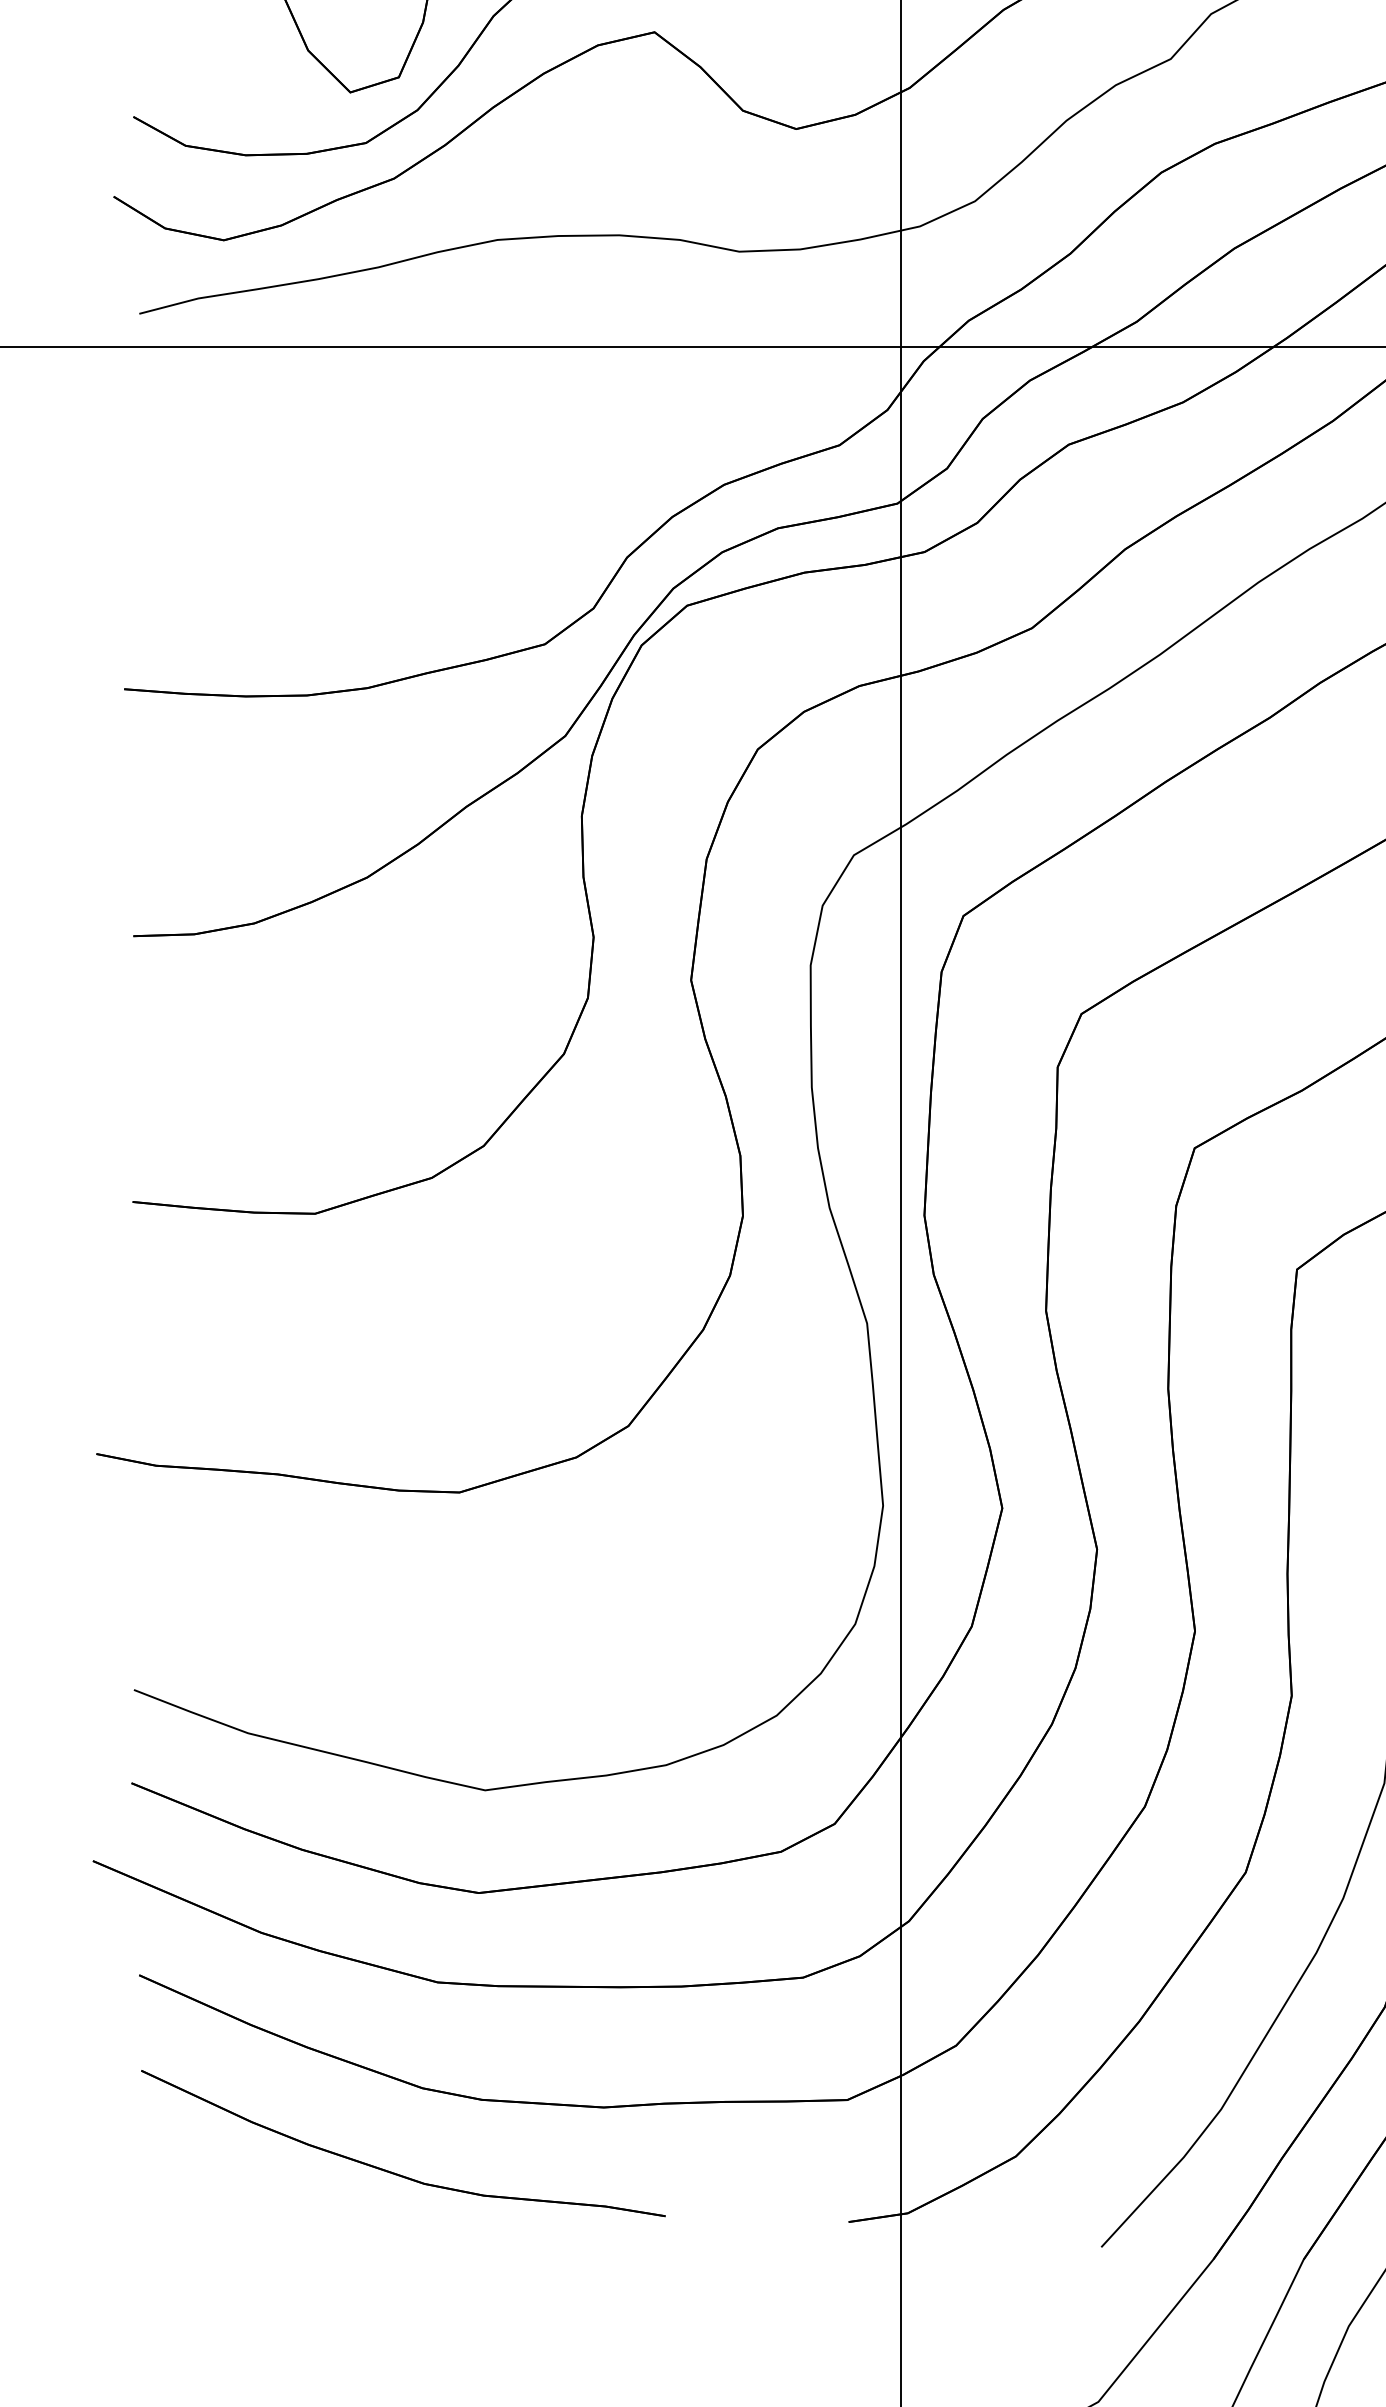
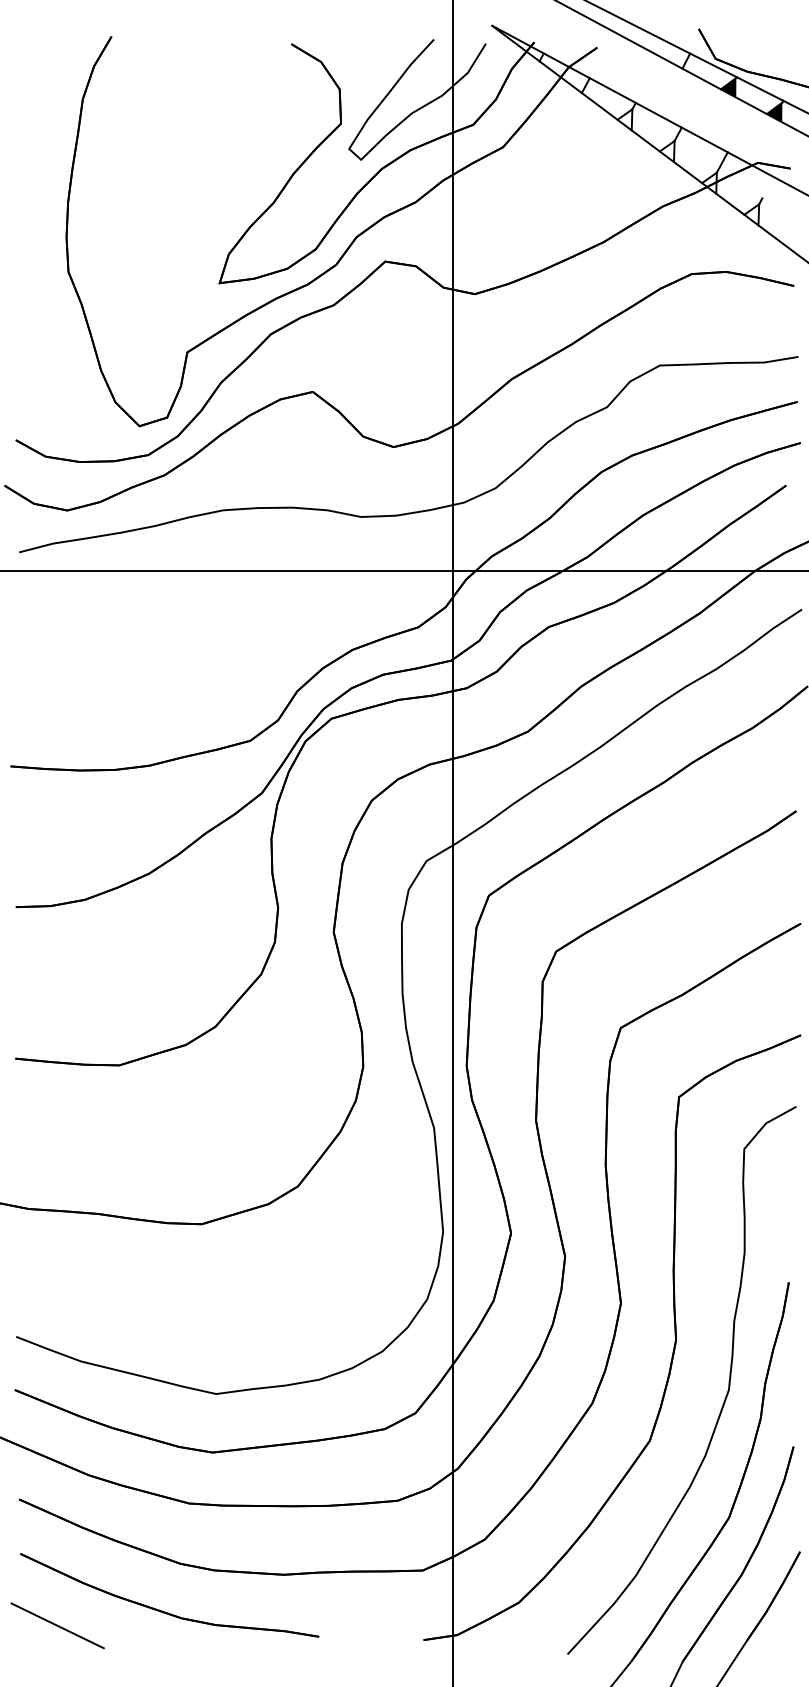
line: (206, 2196) -> (57, 1625), added

